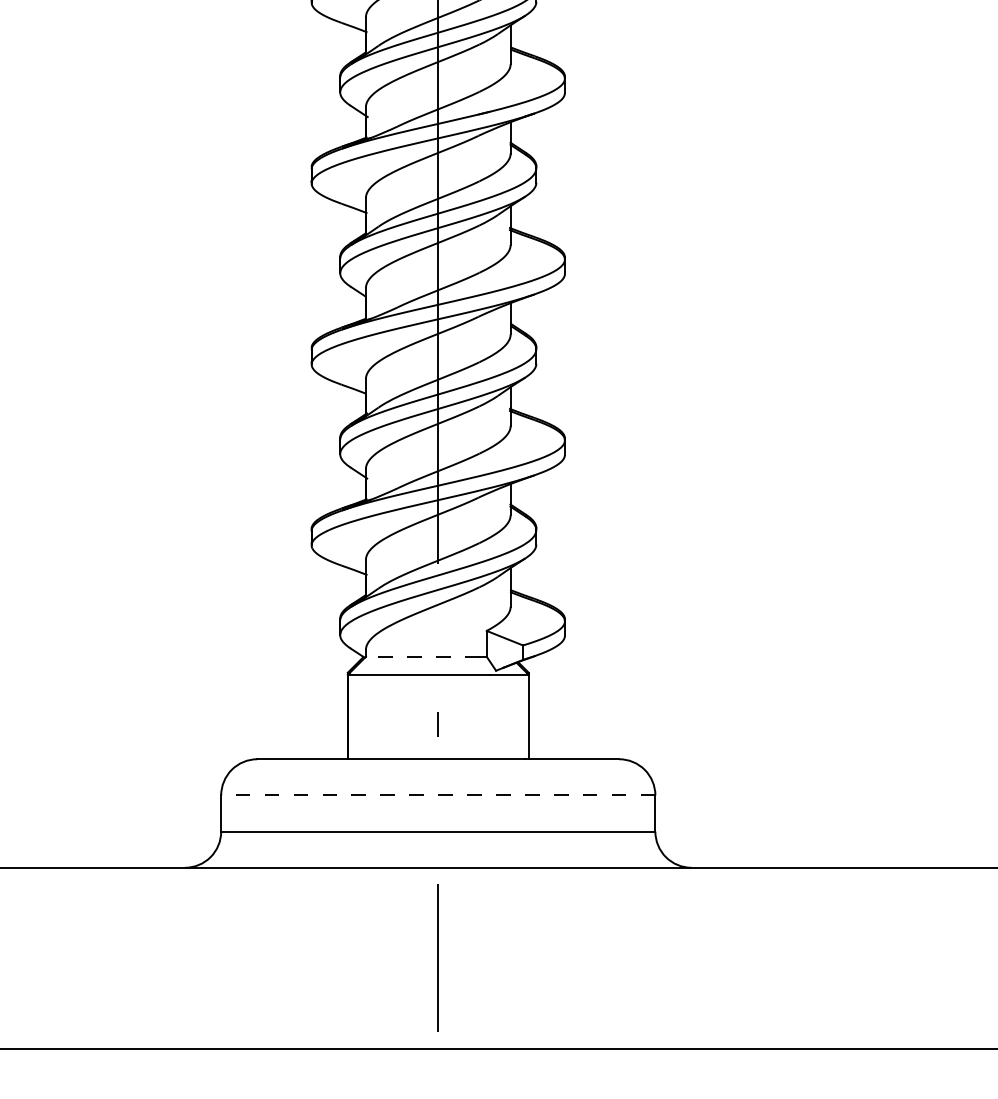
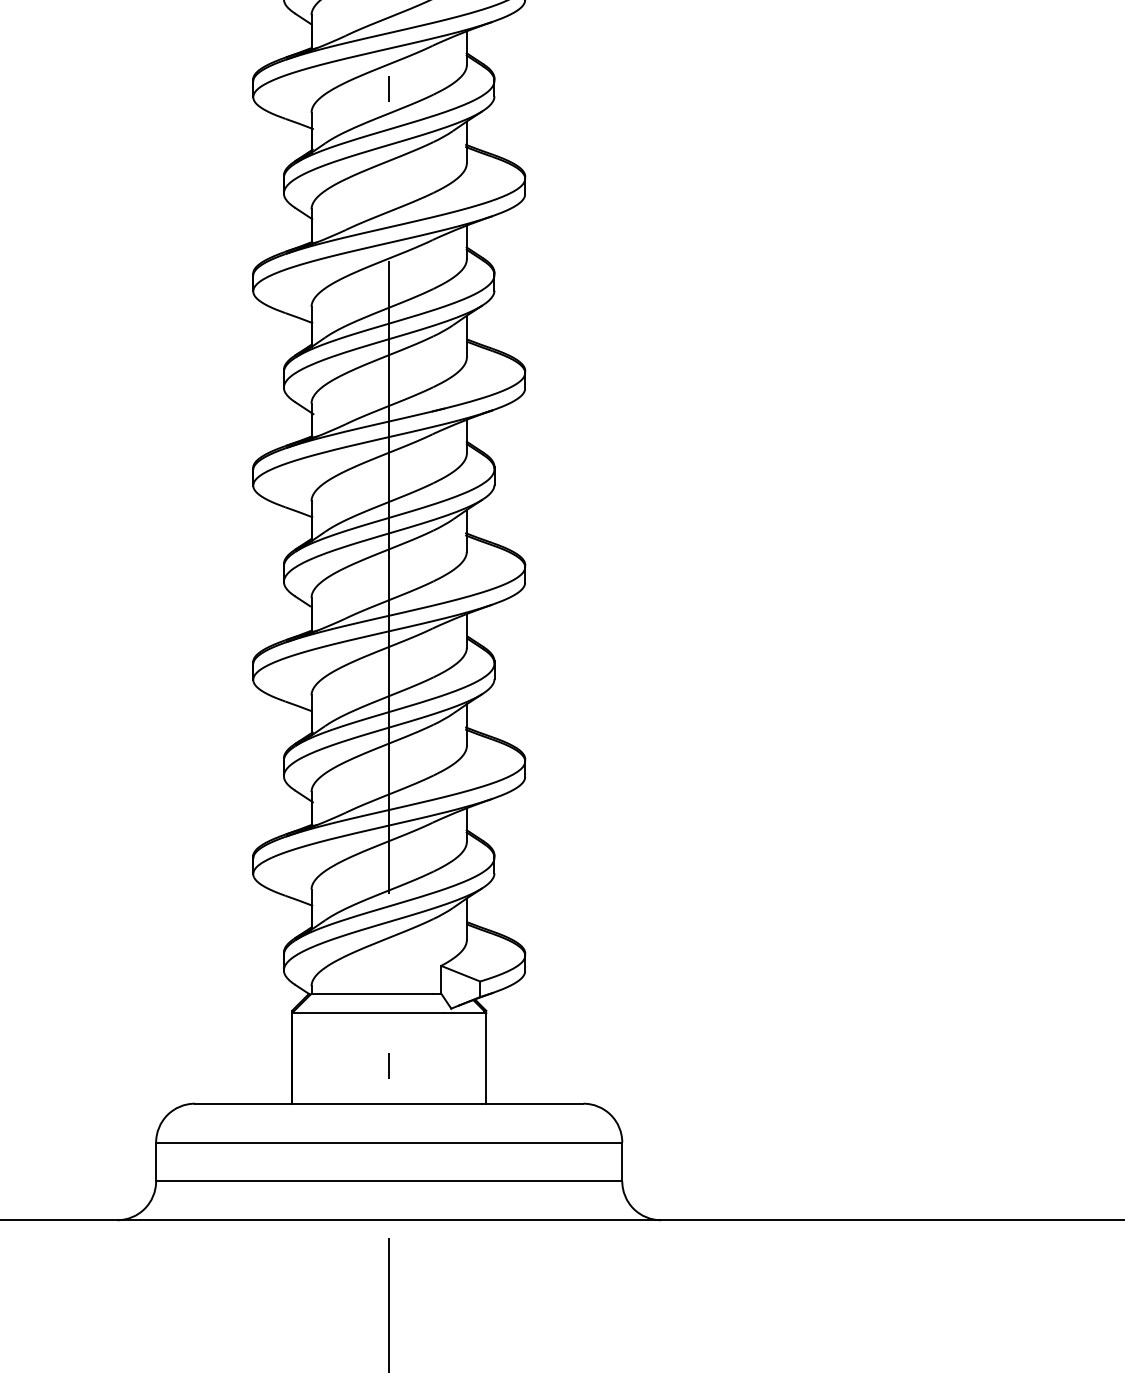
line: (422, 656) -> (372, 993), dashed -> solid
line: (437, 795) -> (388, 1142), dashed -> solid

